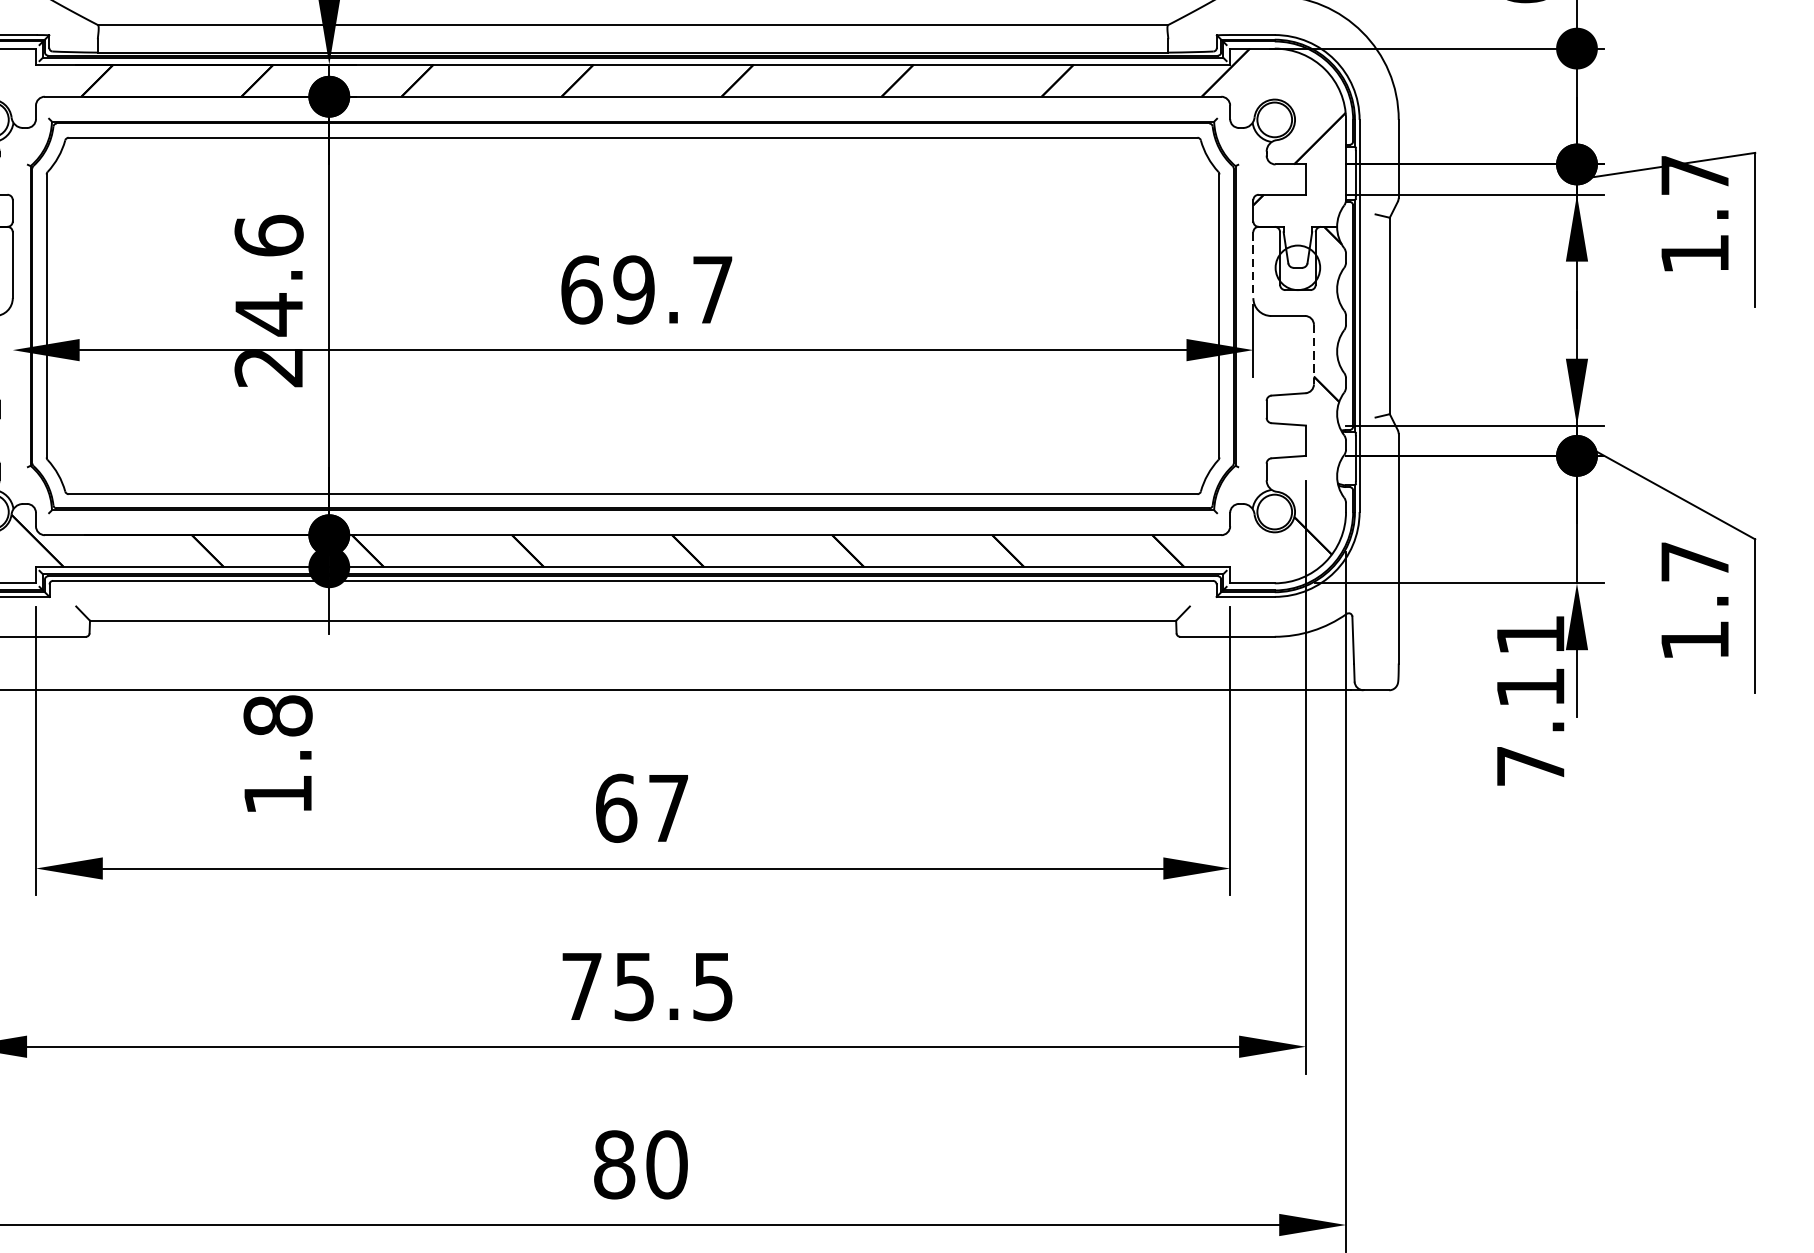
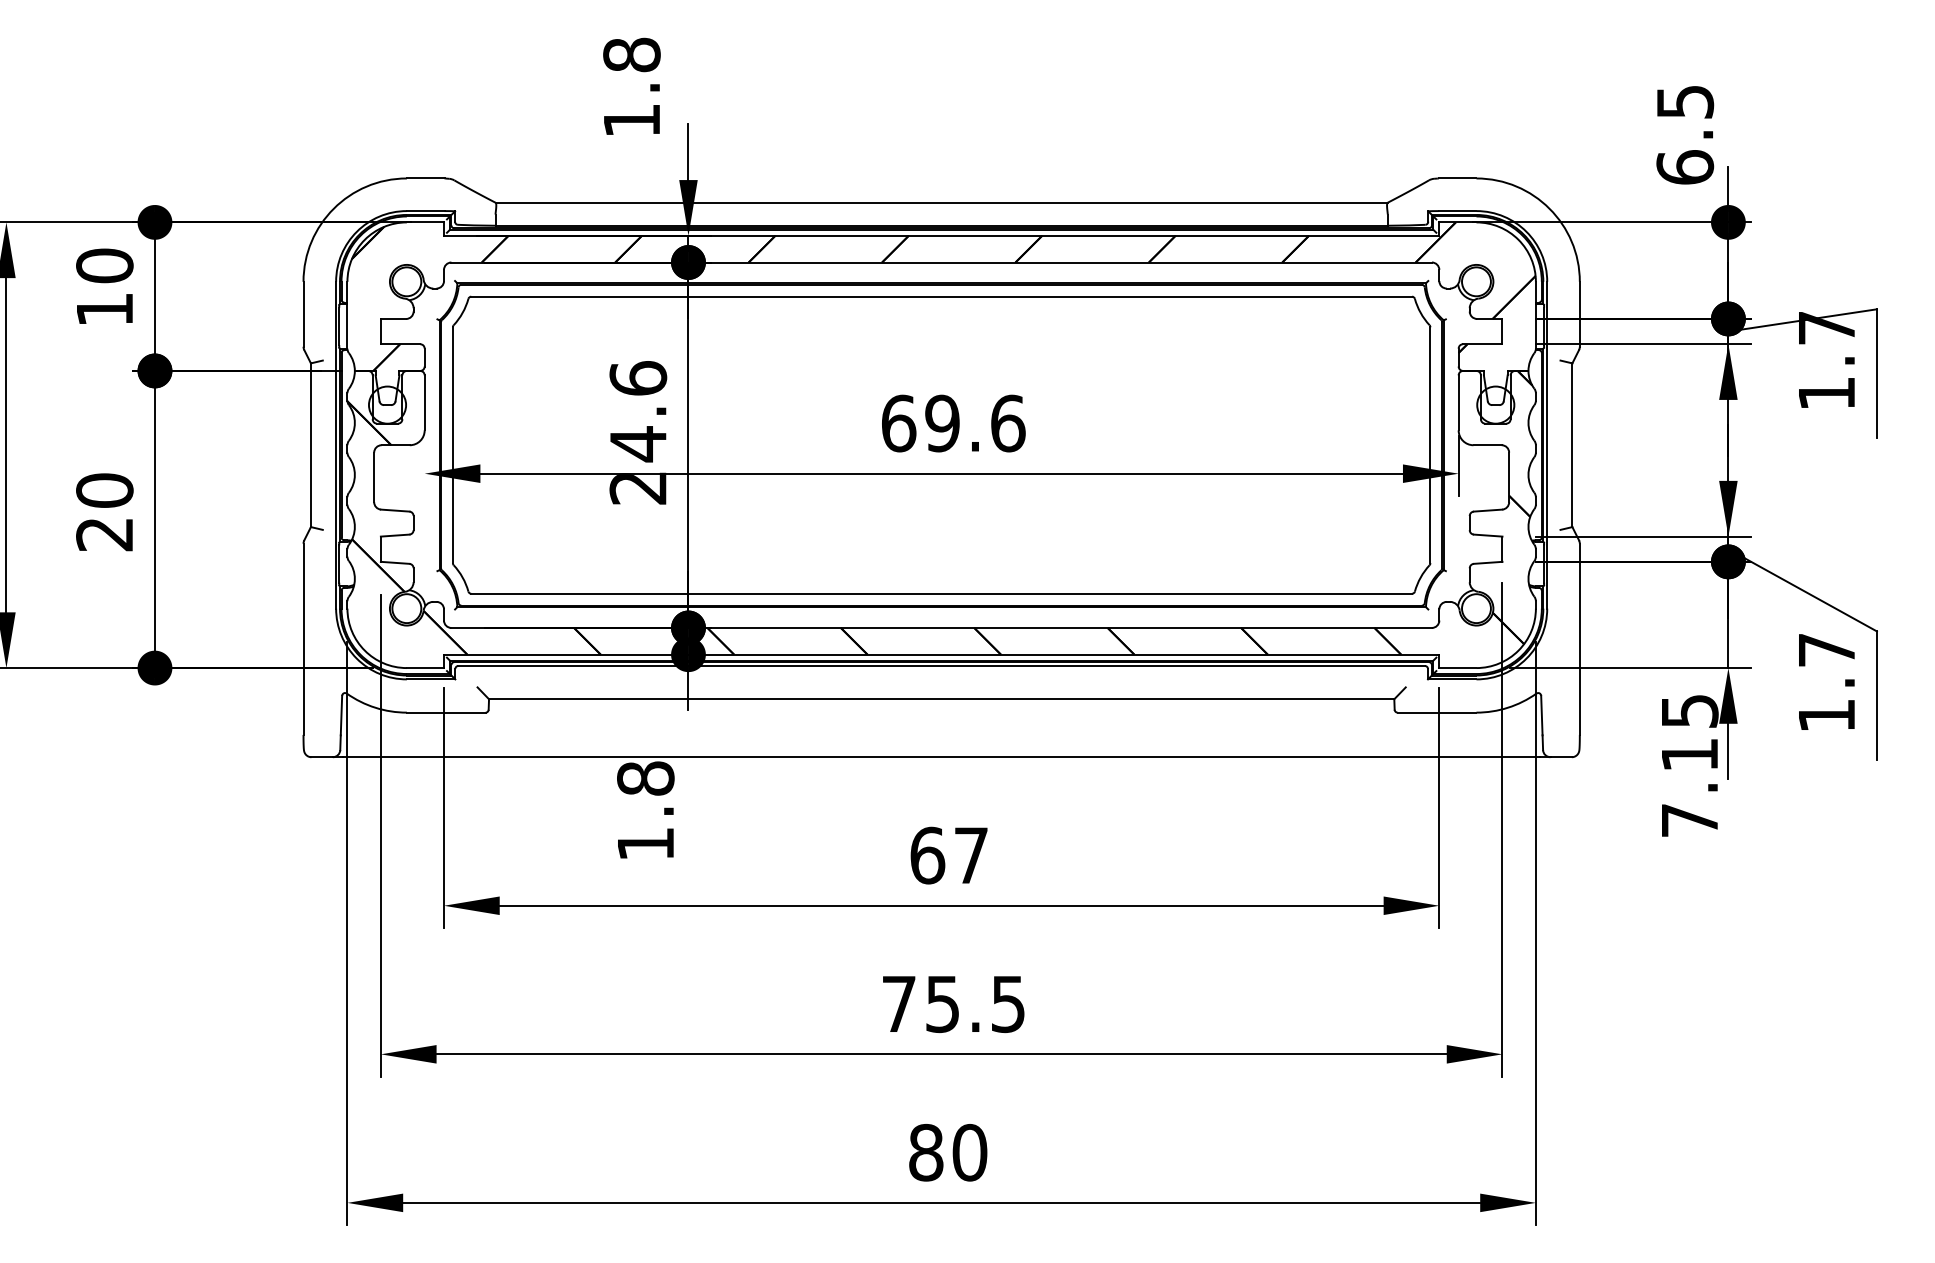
line: (1253, 265) -> (1458, 403), dashed -> solid
text: (713, 289) -> (1008, 423), 69.7 -> 69.6
line: (1314, 354) -> (1509, 477), dashed -> solid
text: (1531, 635) -> (1690, 711), 7.11 -> 7.15

